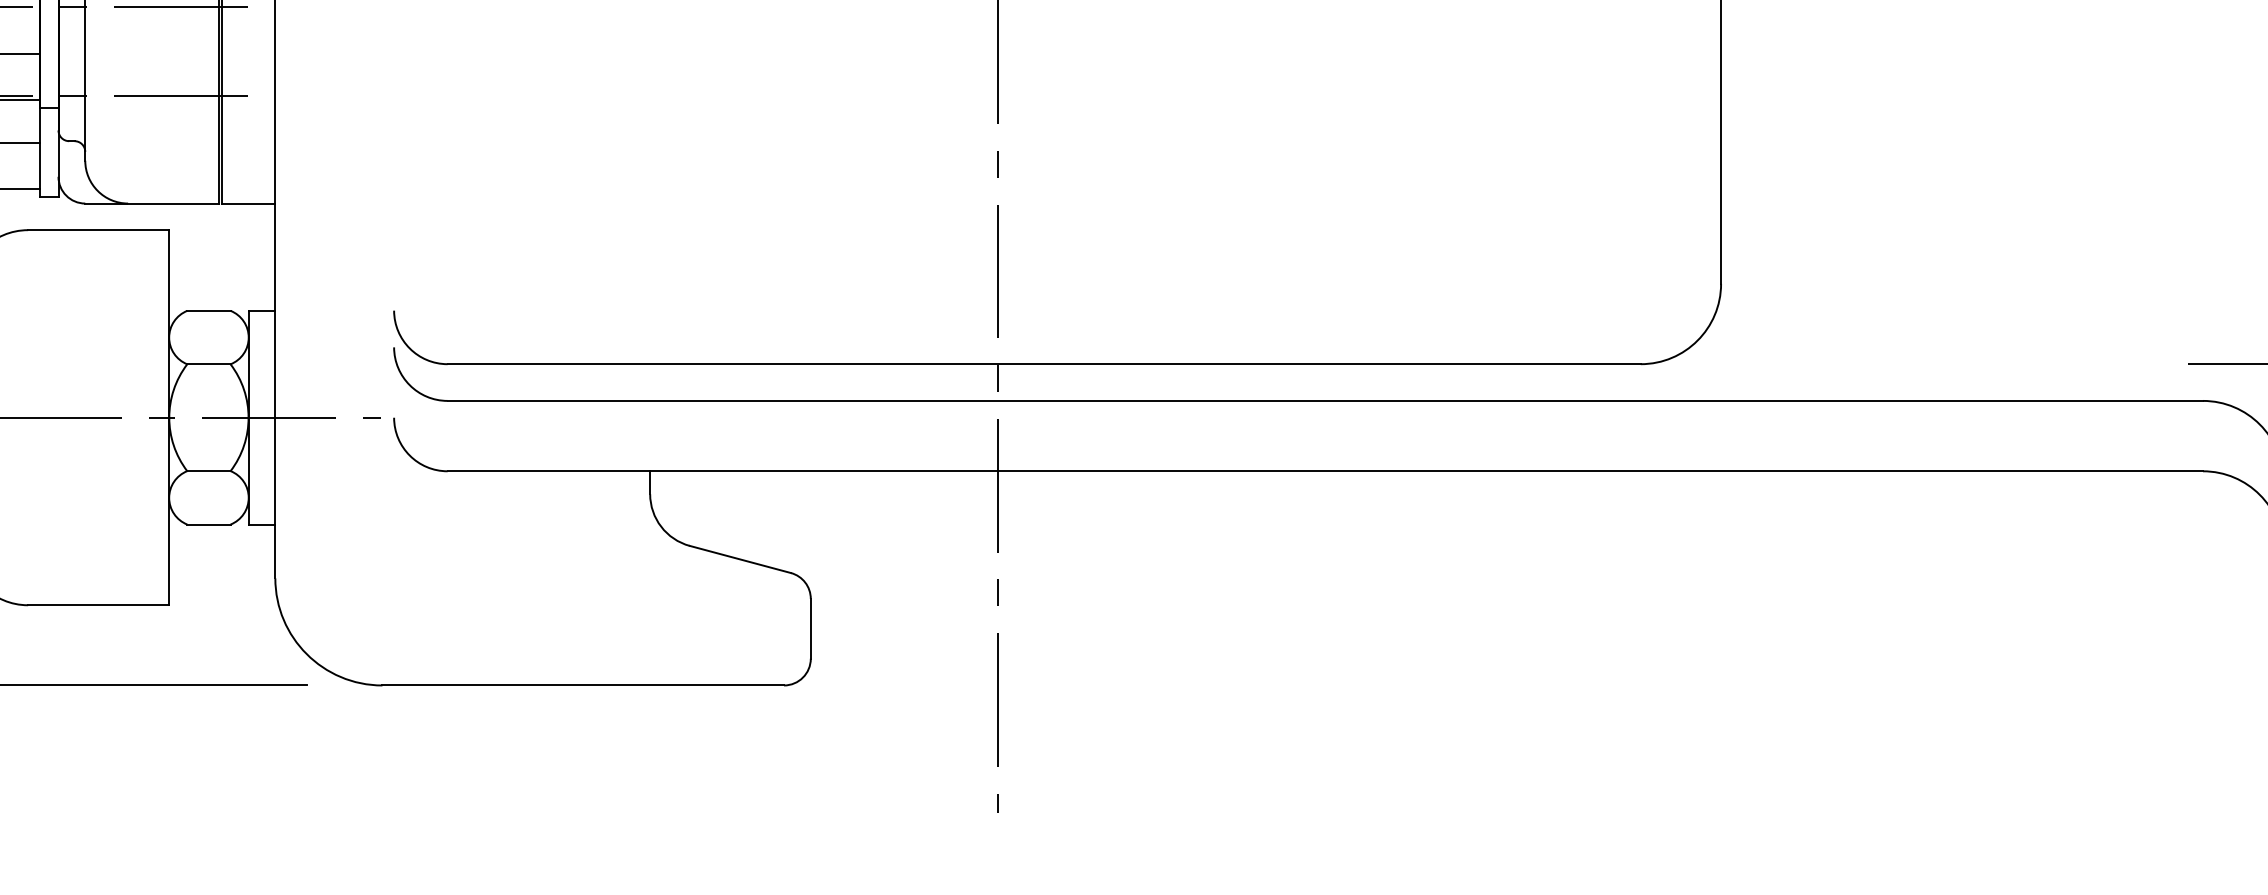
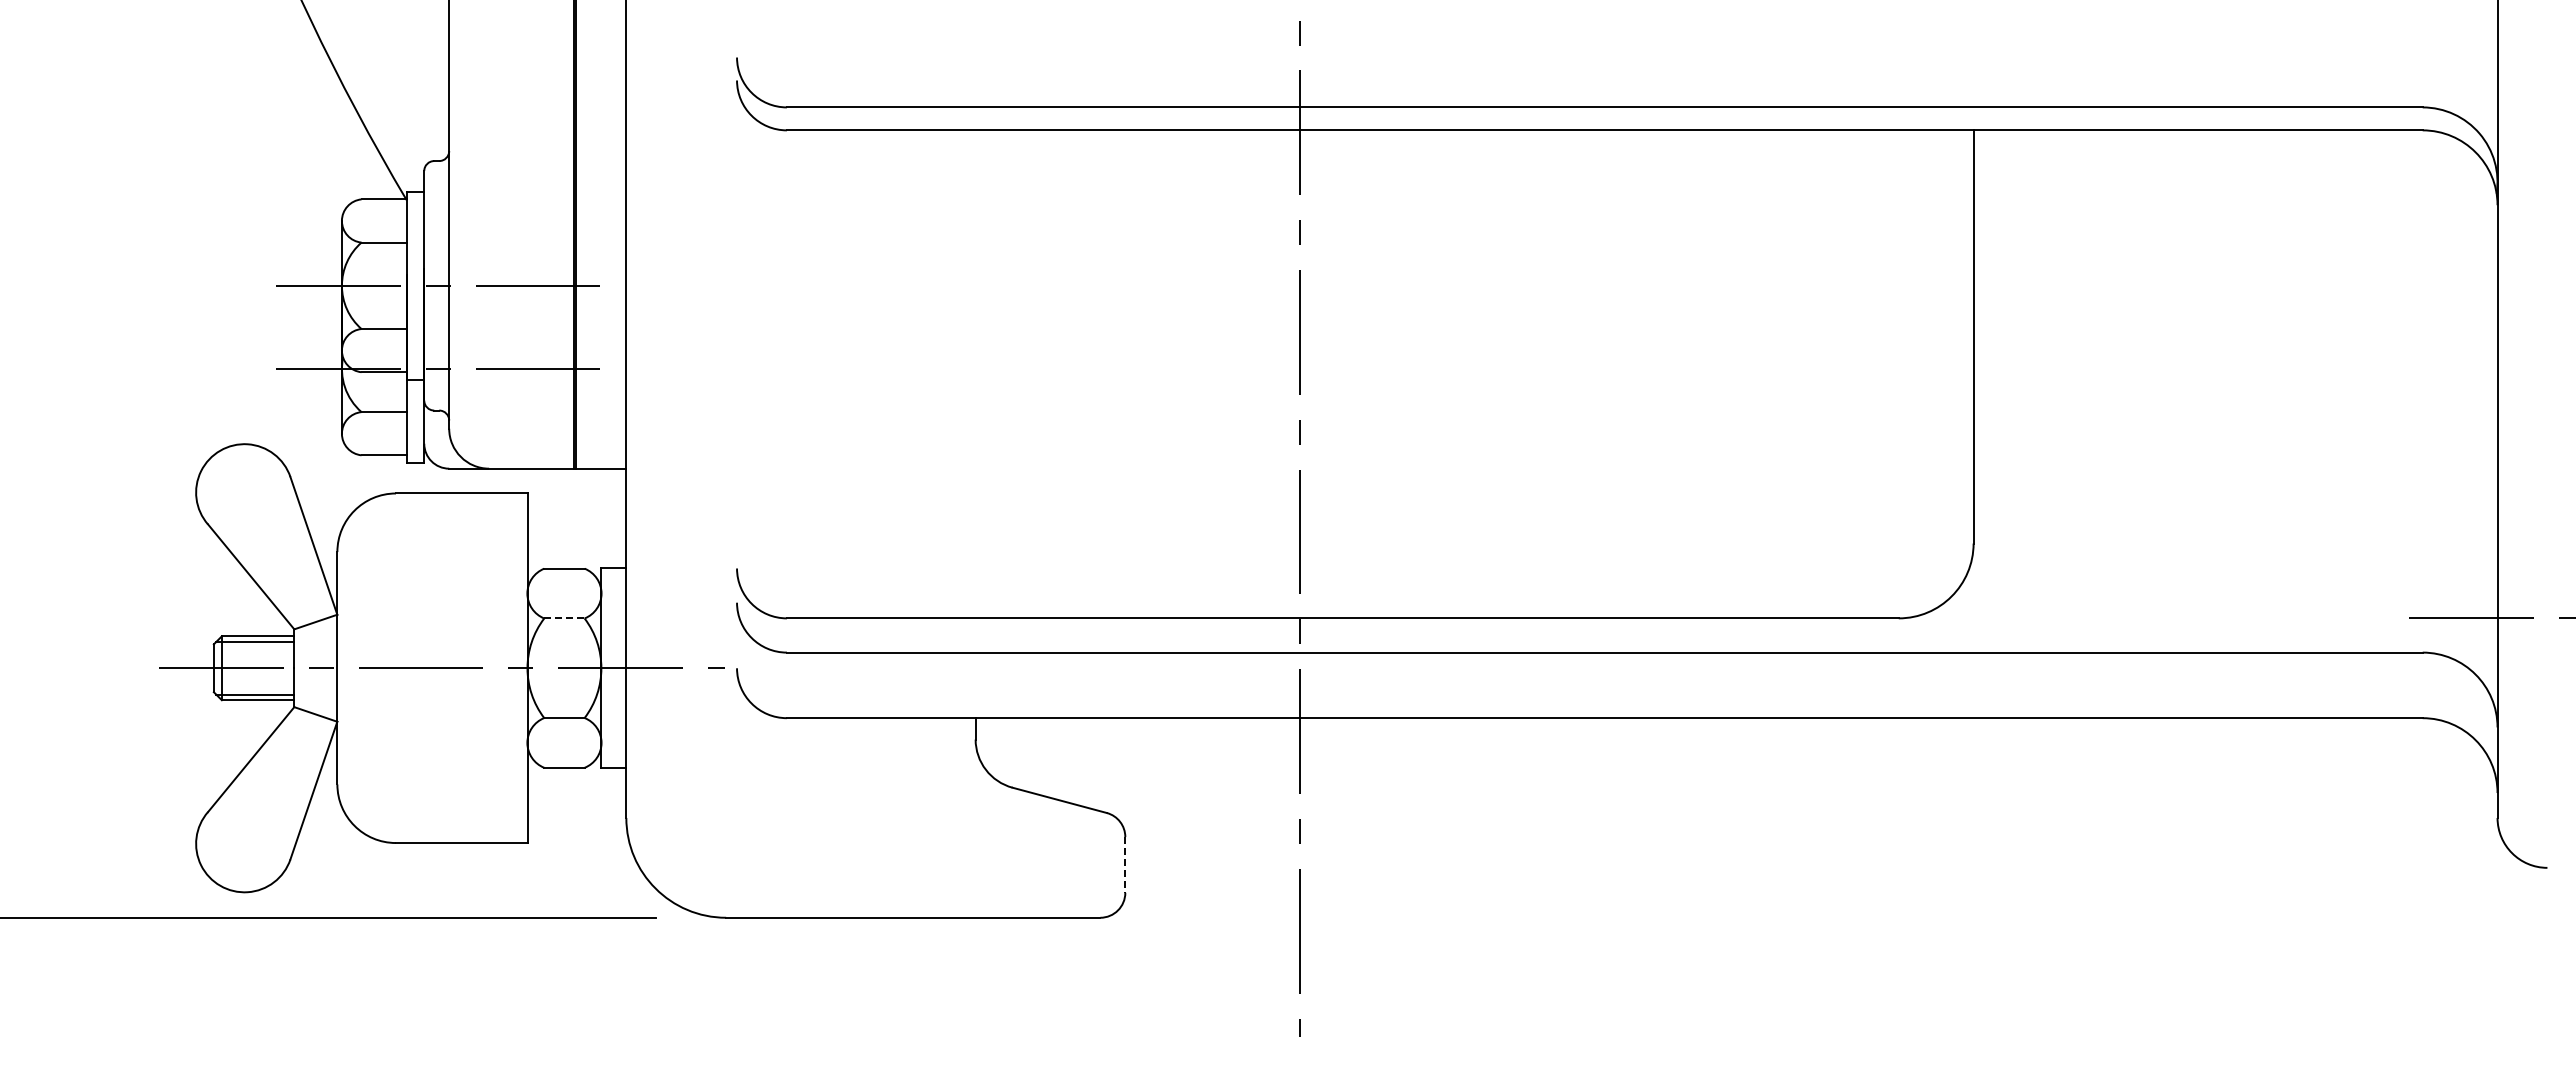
line: (208, 364) -> (564, 618), solid -> dashed
line: (810, 628) -> (1125, 864), solid -> dashed

